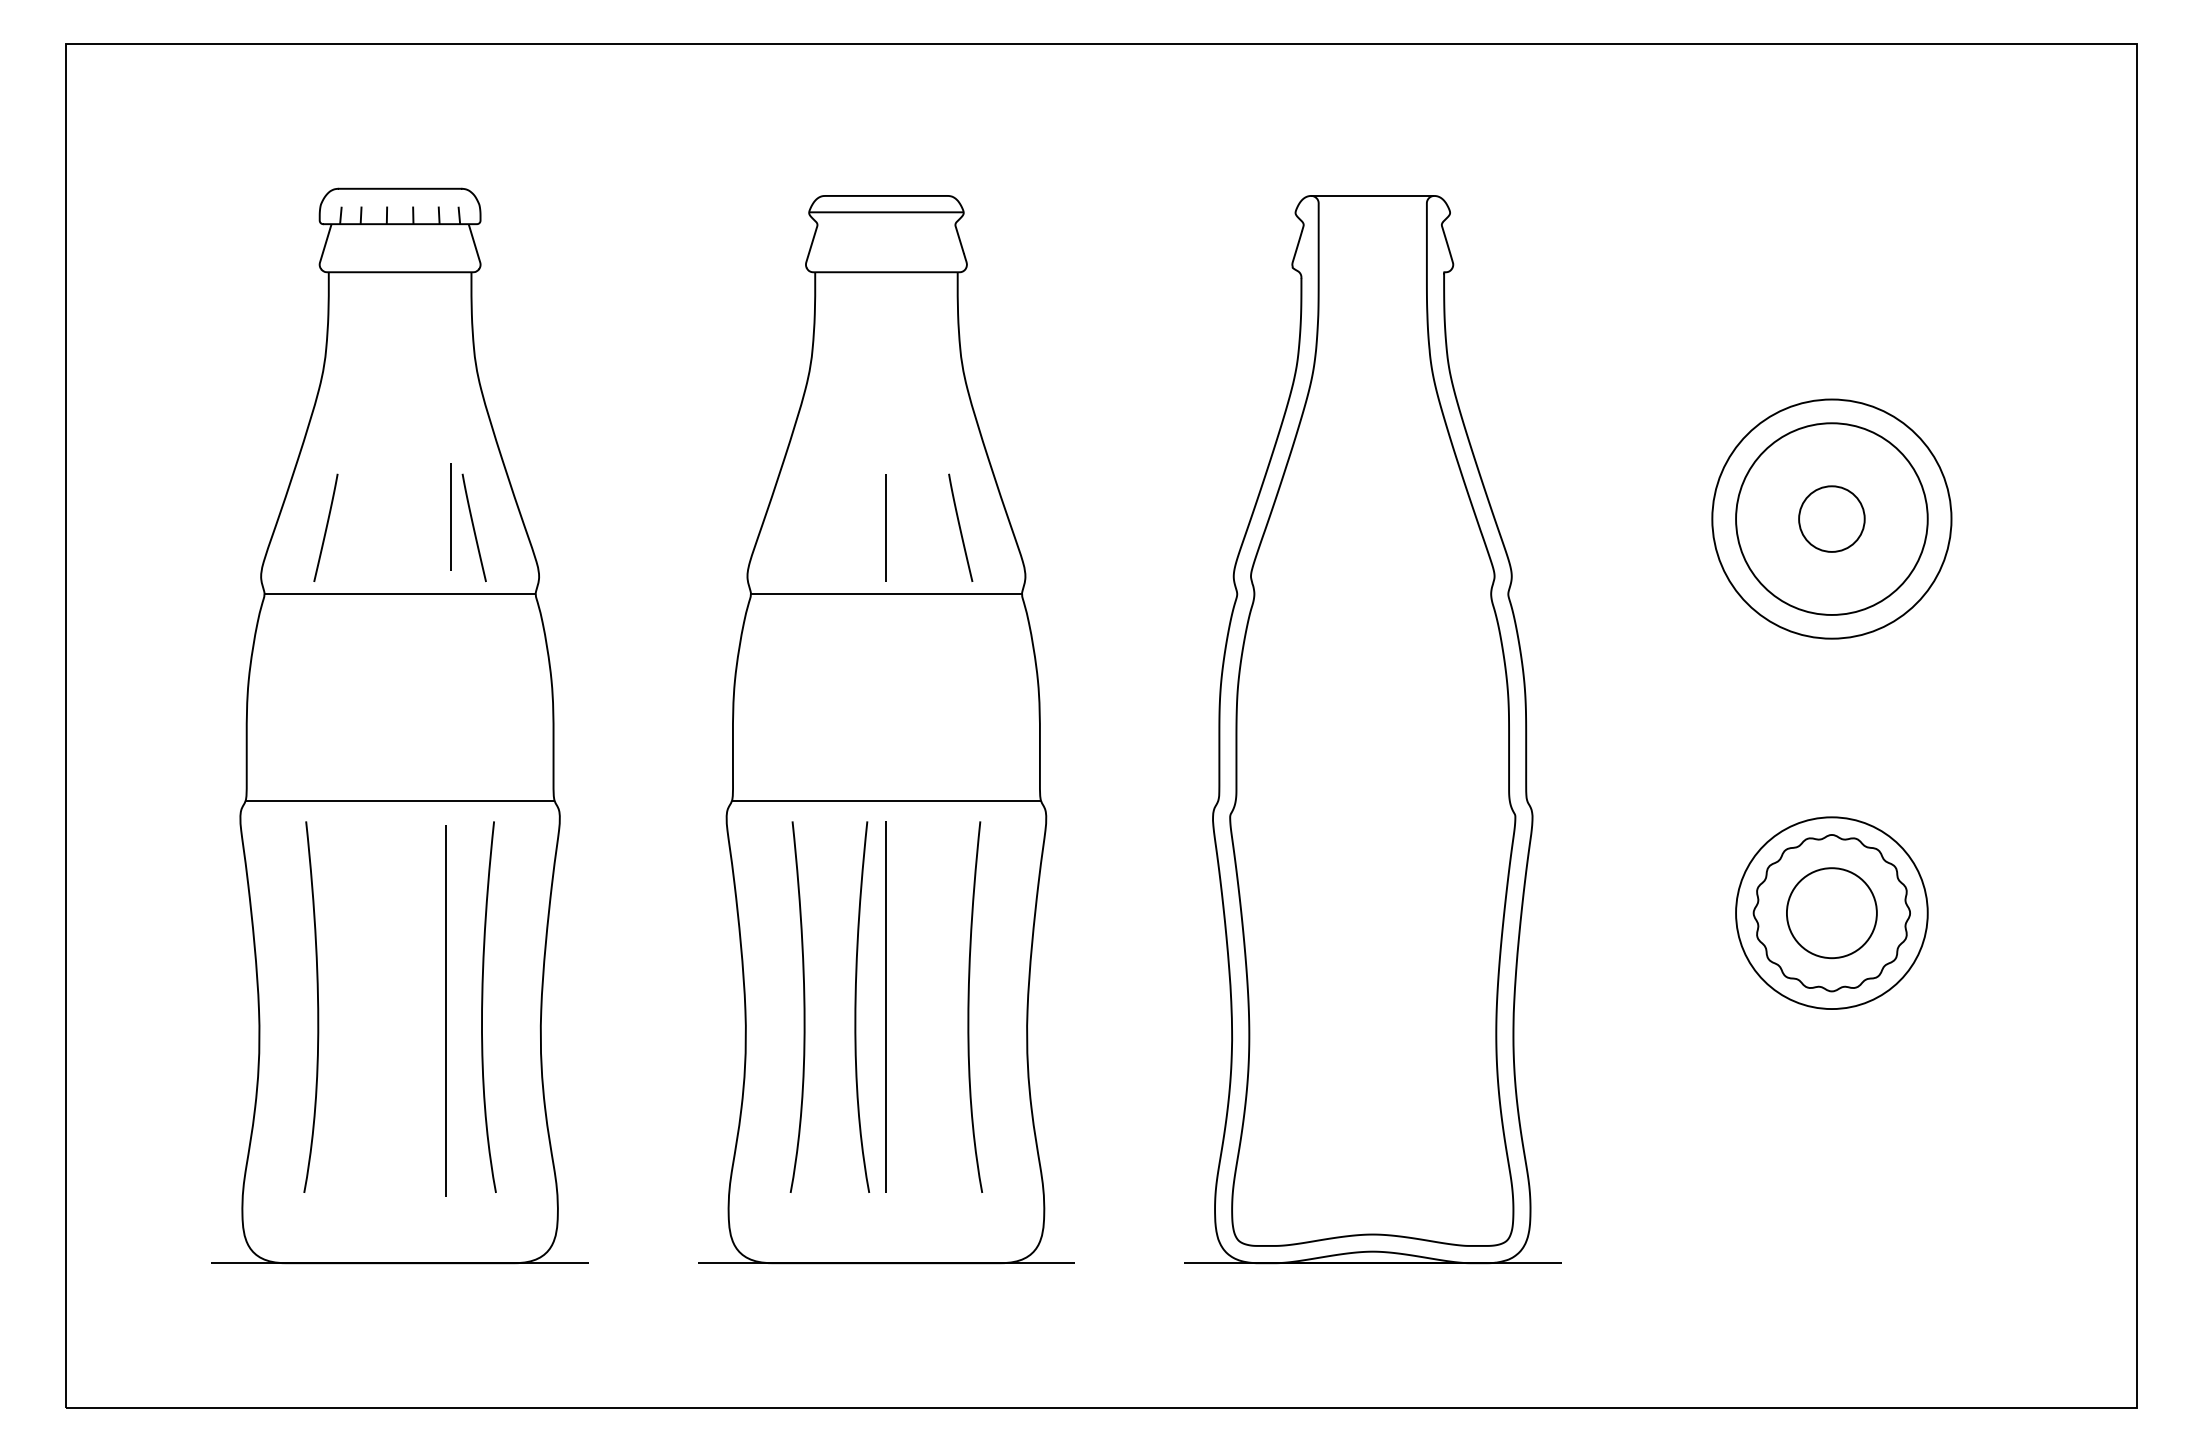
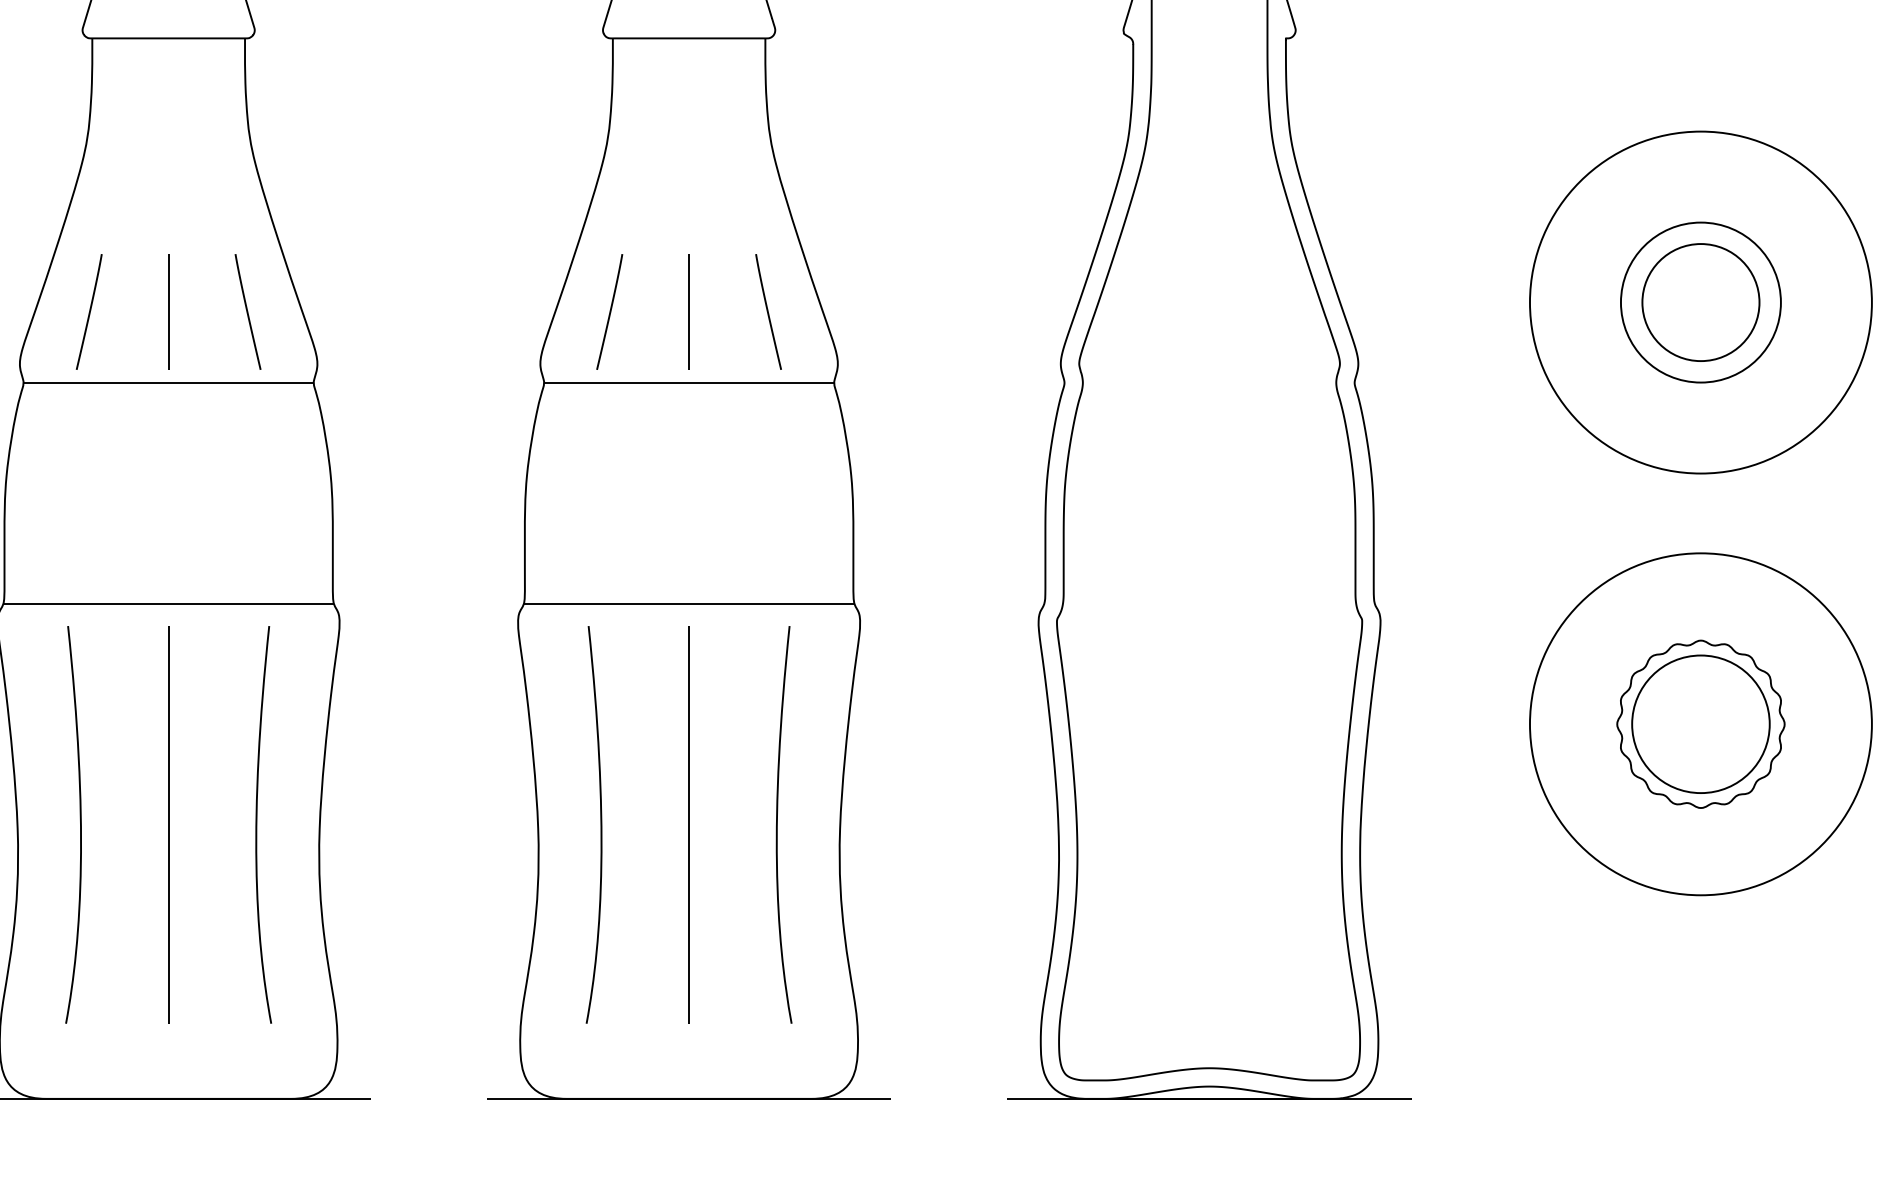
line: (450, 516) -> (167, 311), moved
circle: (1831, 518) -> (1700, 301), size x0.62
circle: (1831, 518) -> (1700, 301), size x1.67
circle: (1831, 518) -> (1700, 301), size x1.67
line: (812, 527) -> (609, 311), added
circle: (1831, 912) -> (1700, 723), size x1.43
circle: (1831, 912) -> (1700, 723), size x1.67
curve: (856, 1006) -> (657, 824), removed
line: (445, 1010) -> (167, 824), moved

